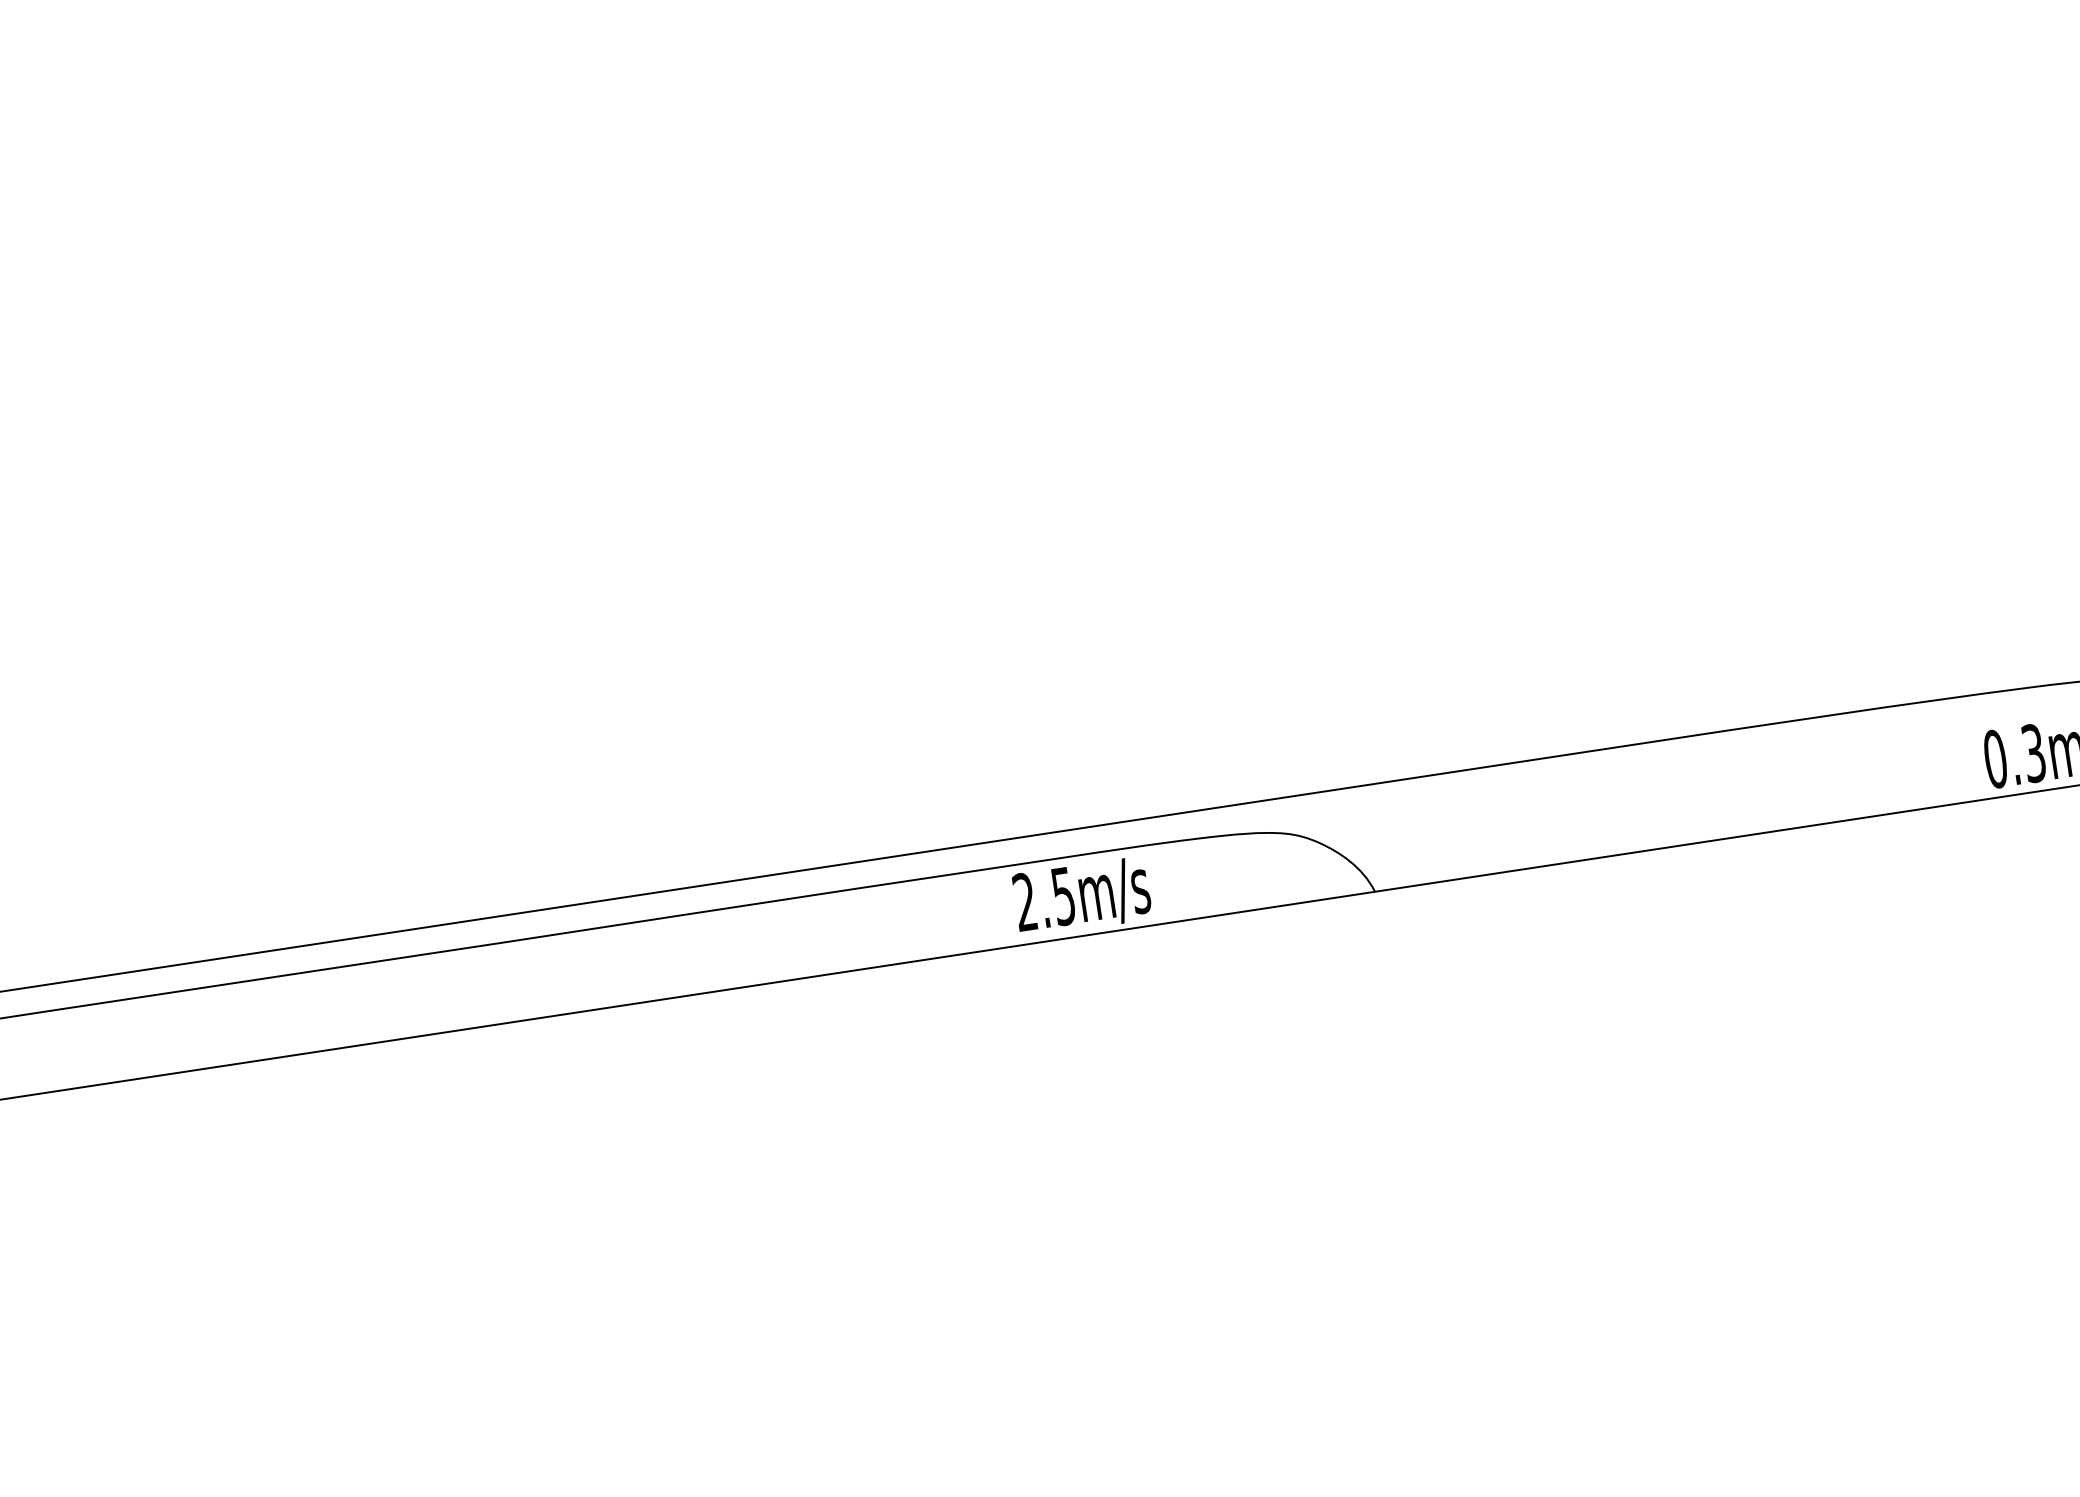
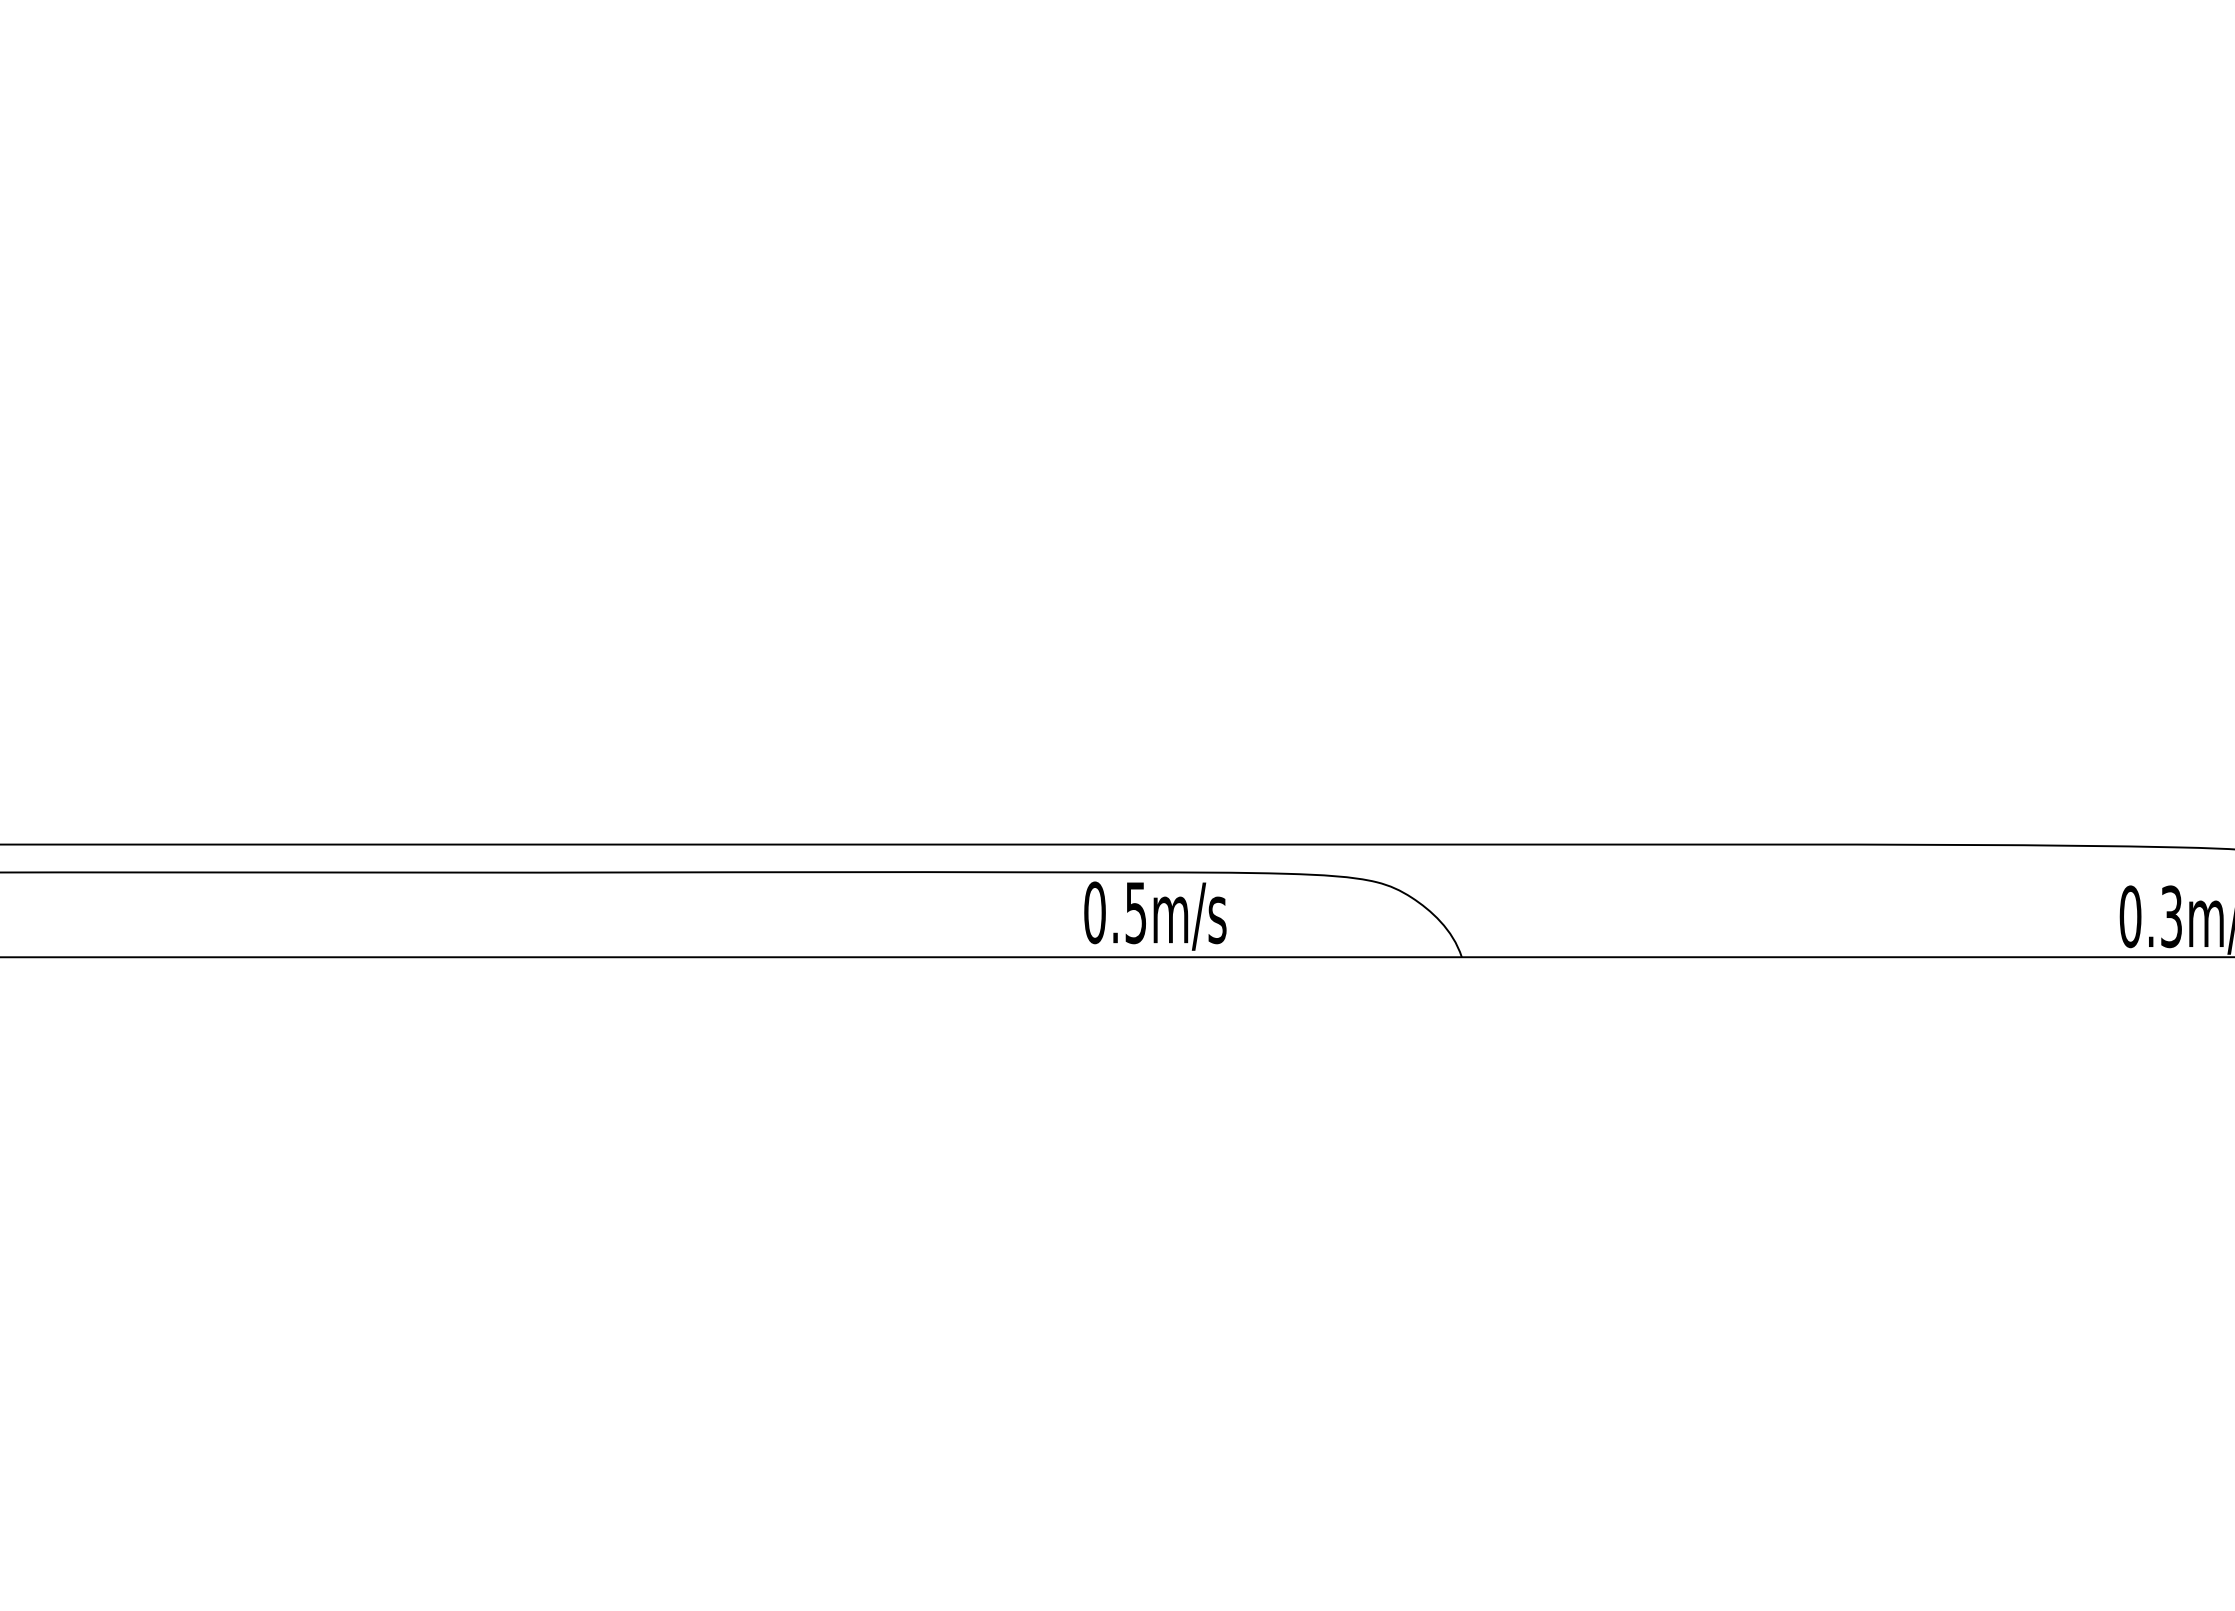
text: (1024, 901) -> (1094, 912), 2.5m/s -> 0.5m/s

